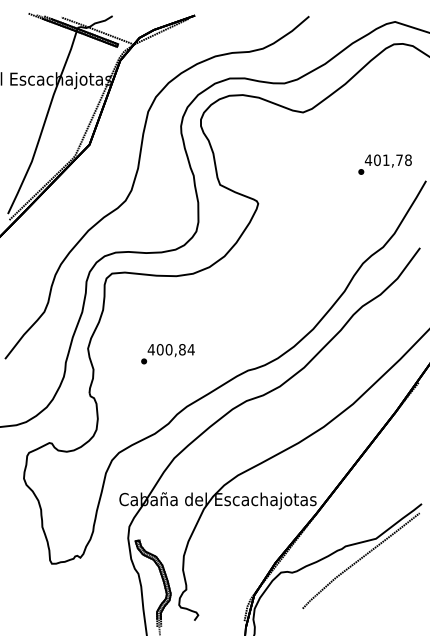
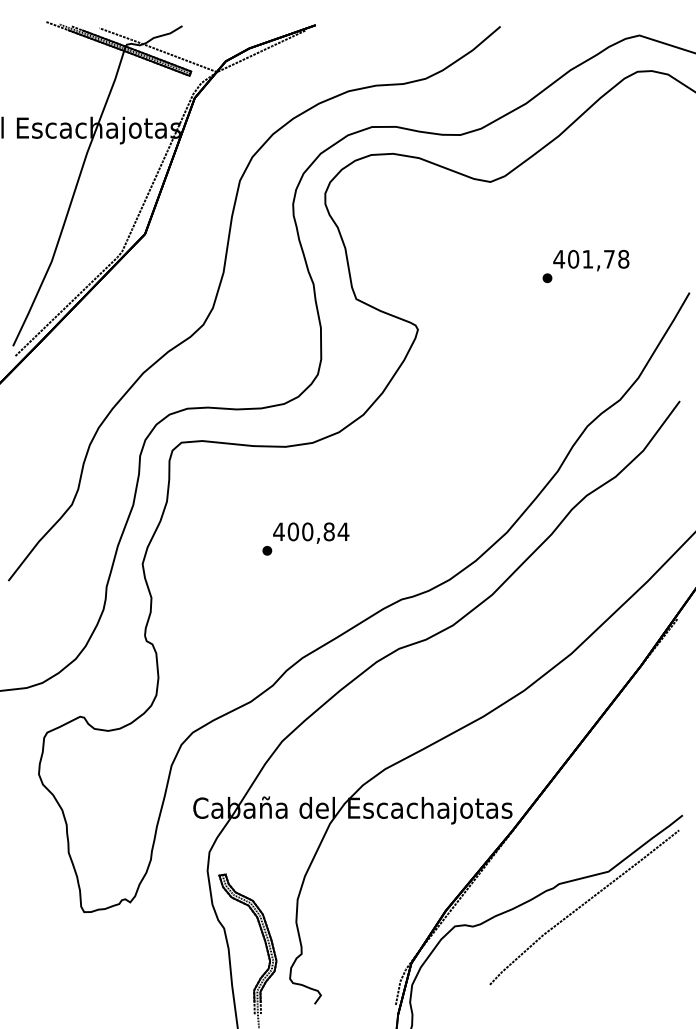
text: (384, 164) -> (585, 266), moved
text: (167, 354) -> (305, 539), moved

